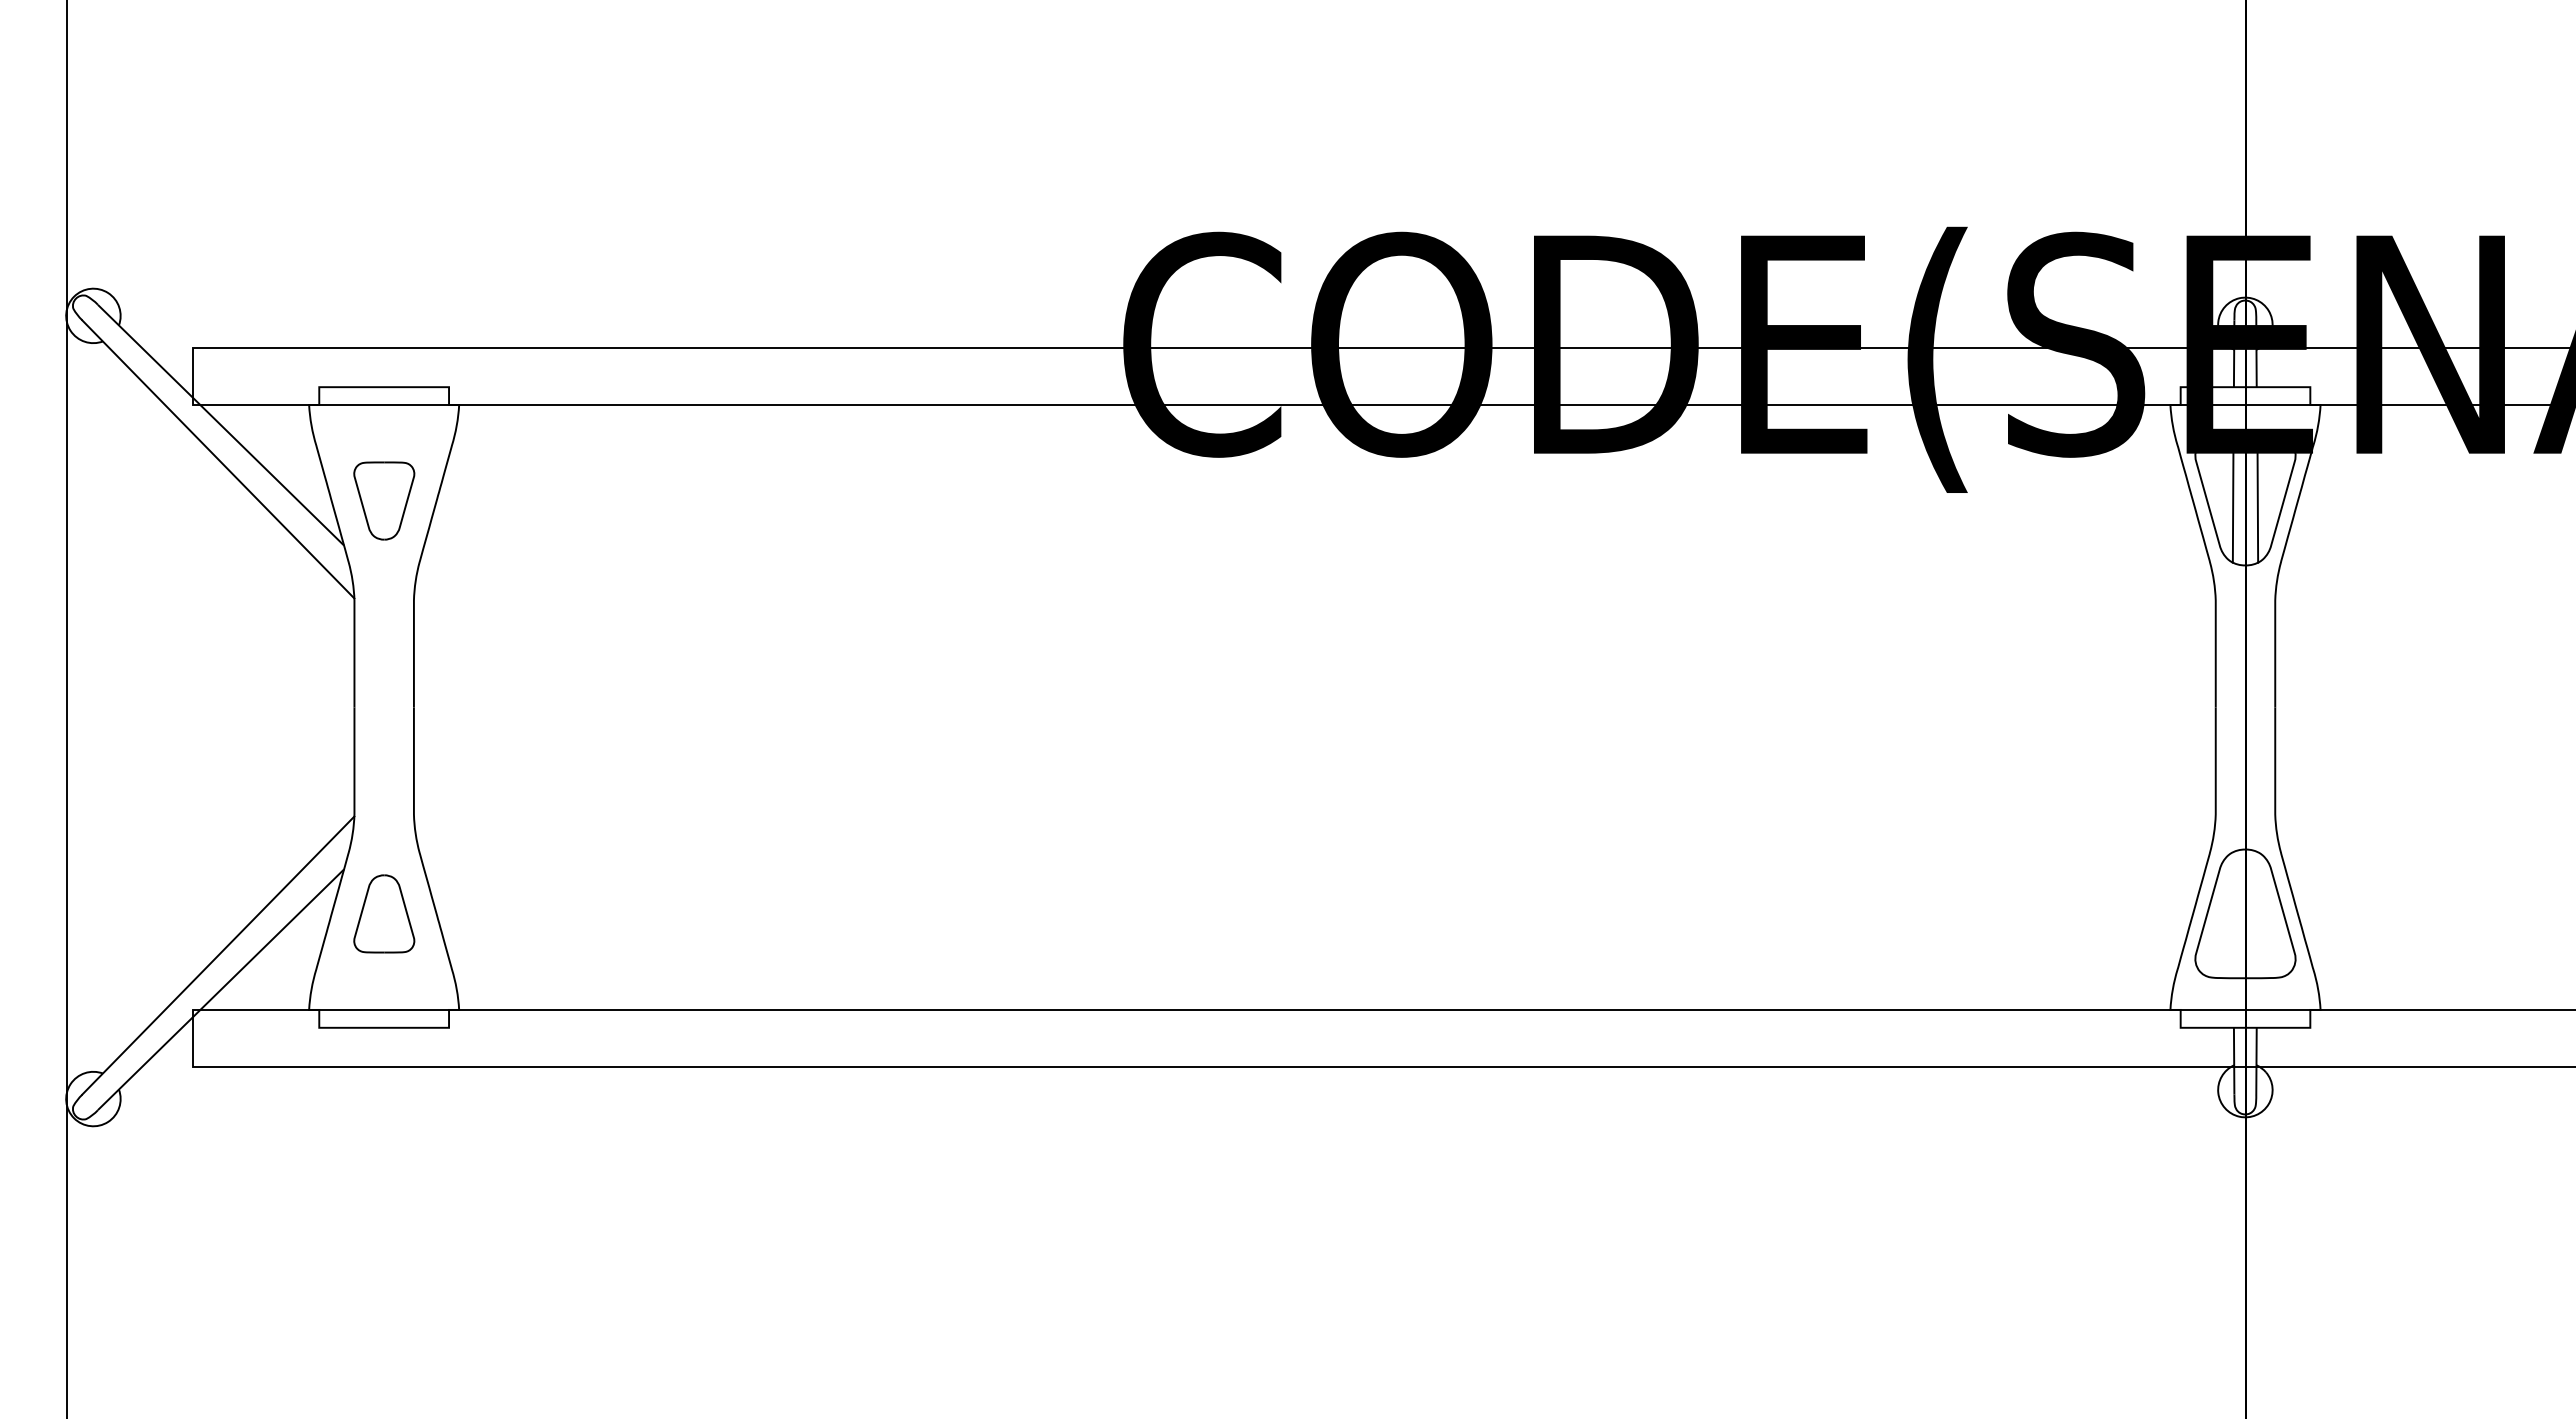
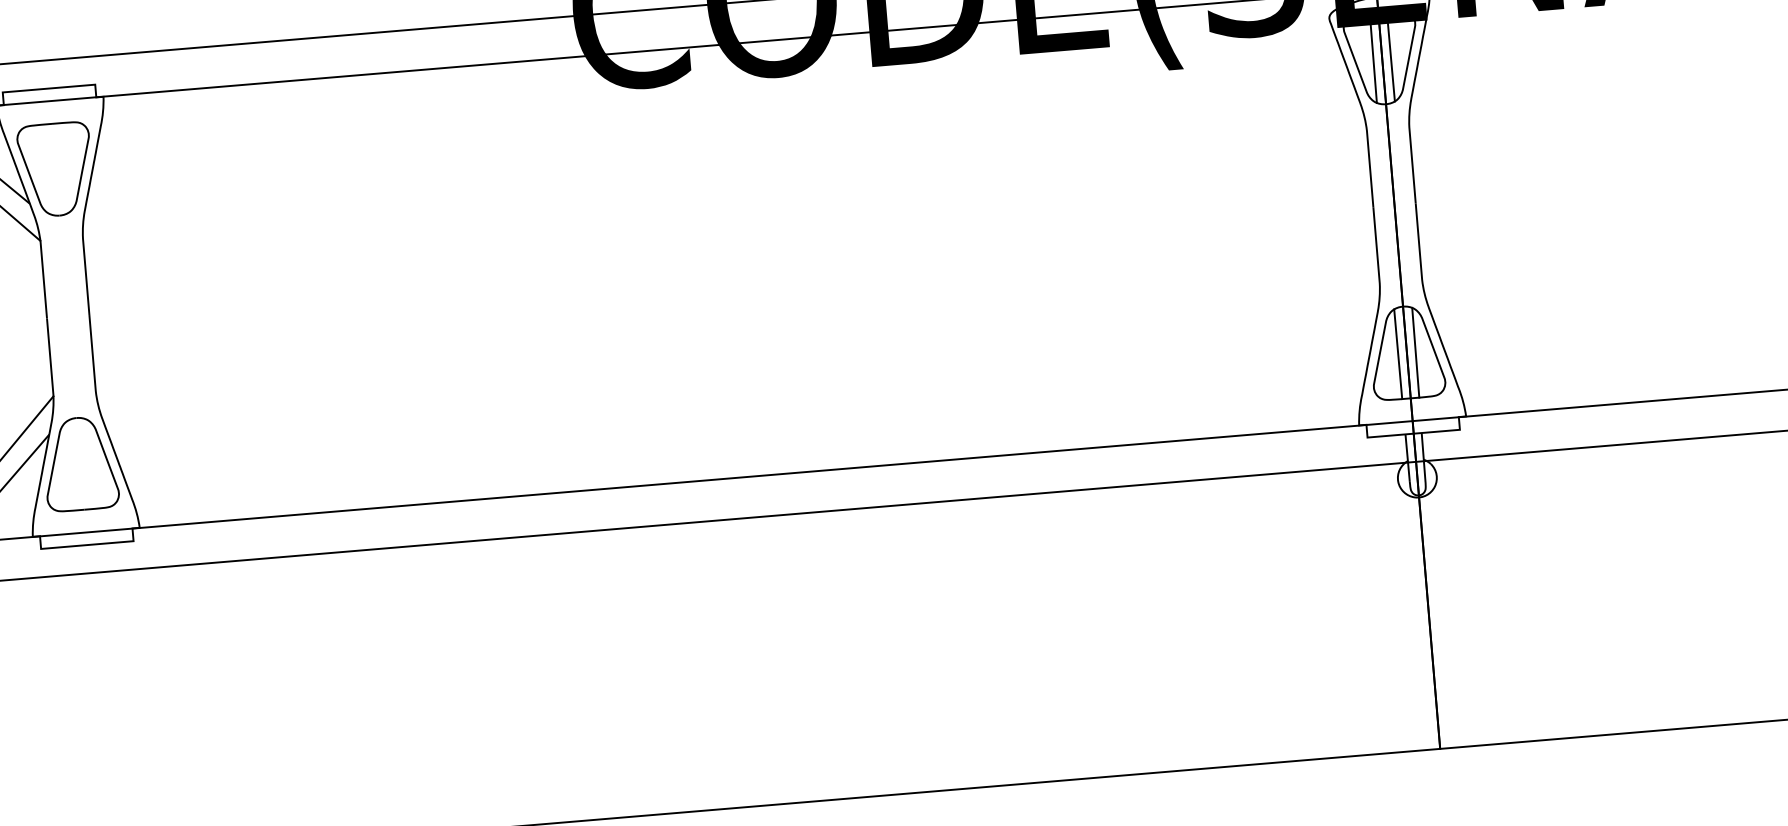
part: (384, 500) -> (56, 169), size x1.67
part: (384, 913) -> (80, 463), size x1.67
line: (2232, 915) -> (1397, 354), added
line: (2257, 915) -> (1415, 352), added

